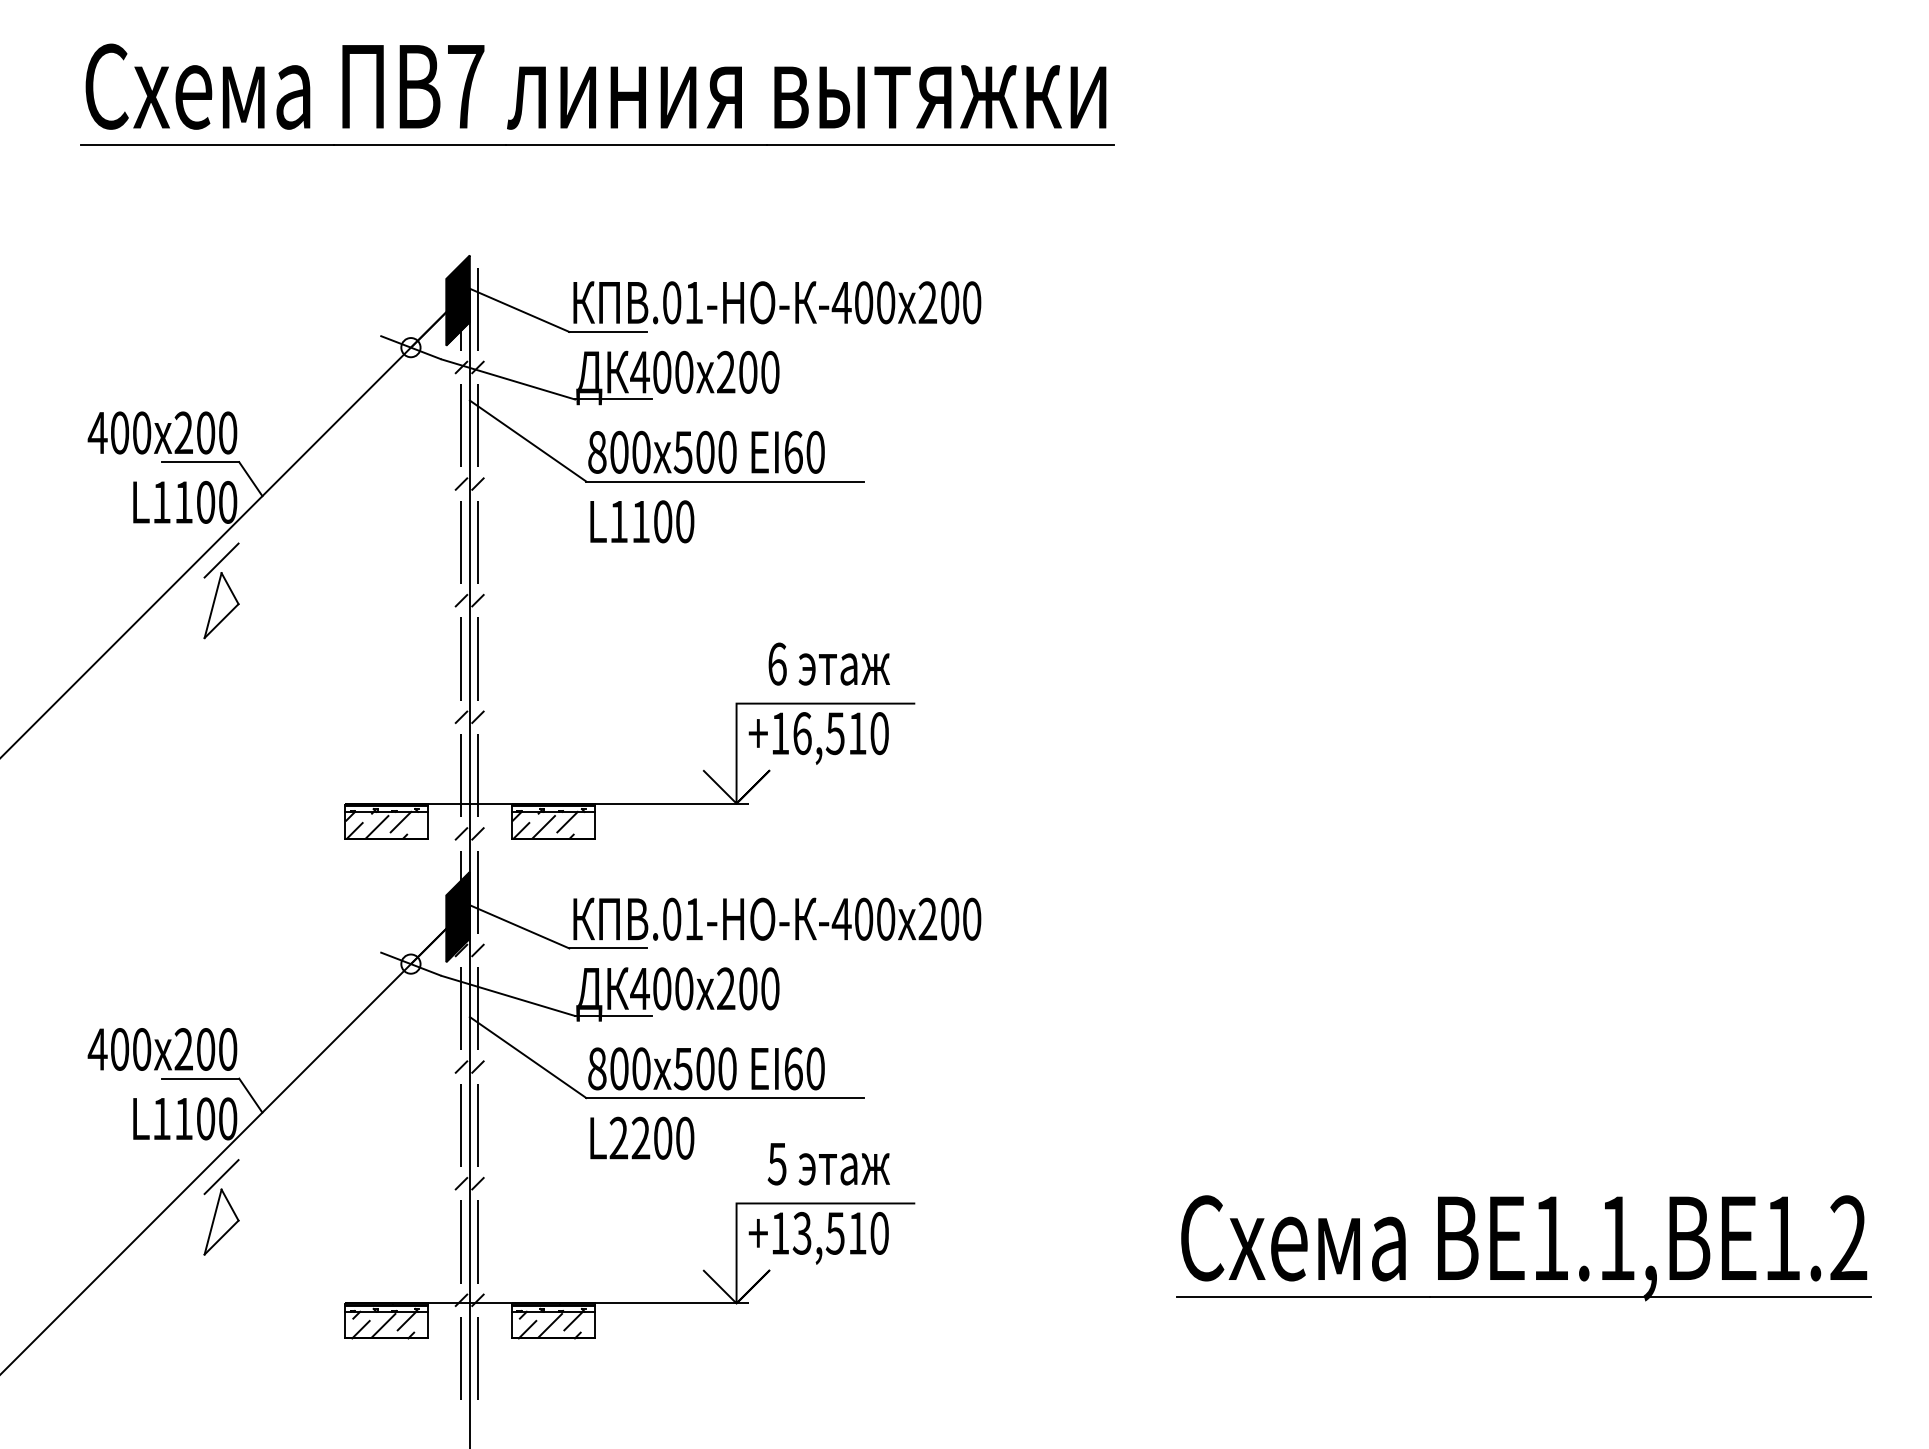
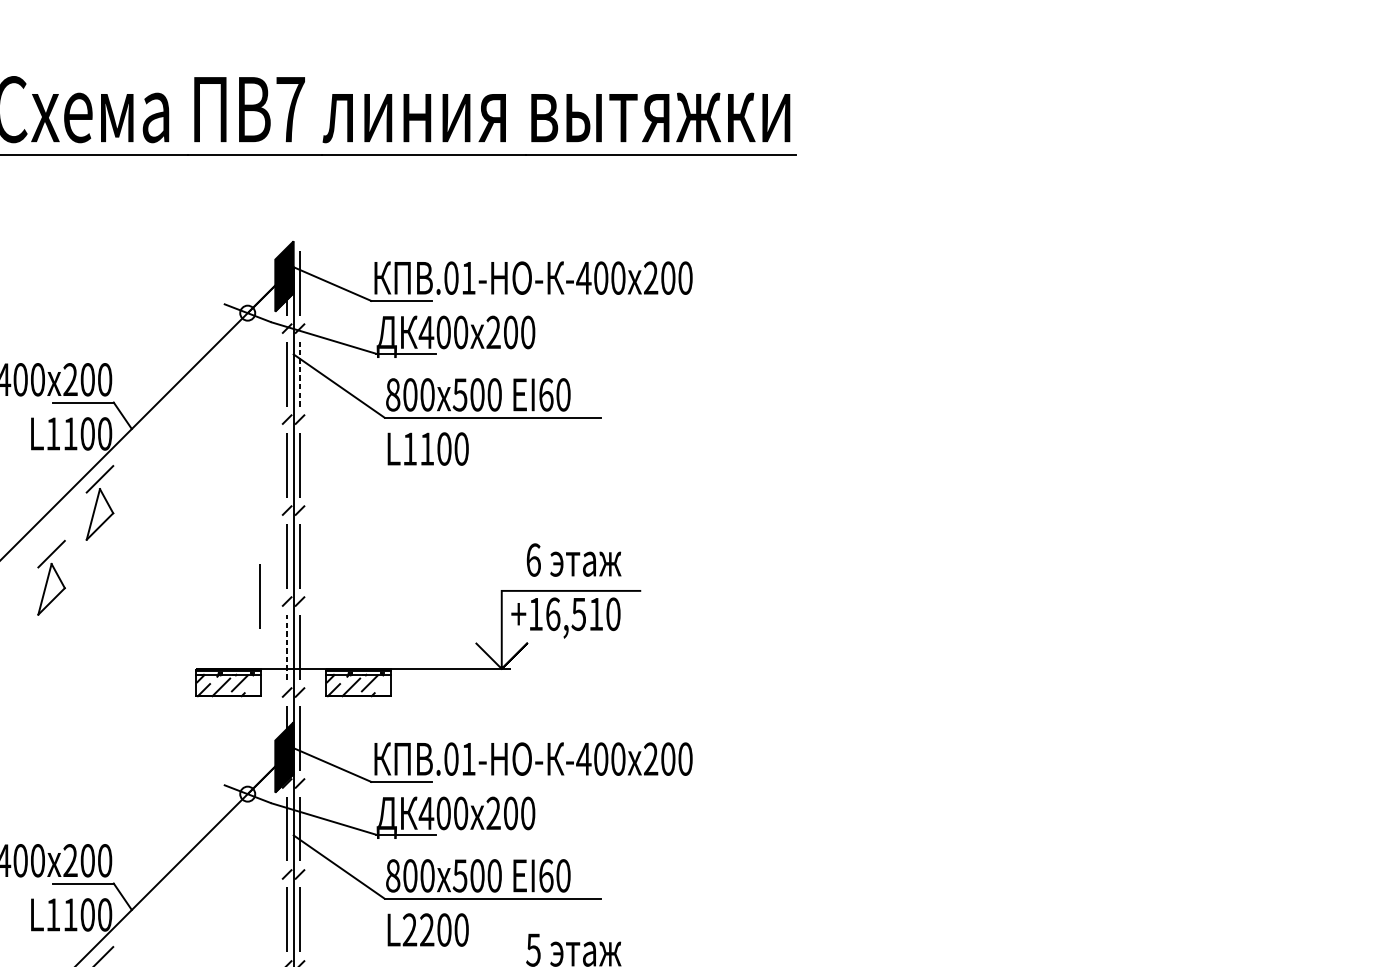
line: (478, 425) -> (300, 373), solid -> dashed
part: (159, 686) -> (51, 577), added
line: (425, 711) -> (259, 597), added
line: (461, 775) -> (287, 646), solid -> dashed

